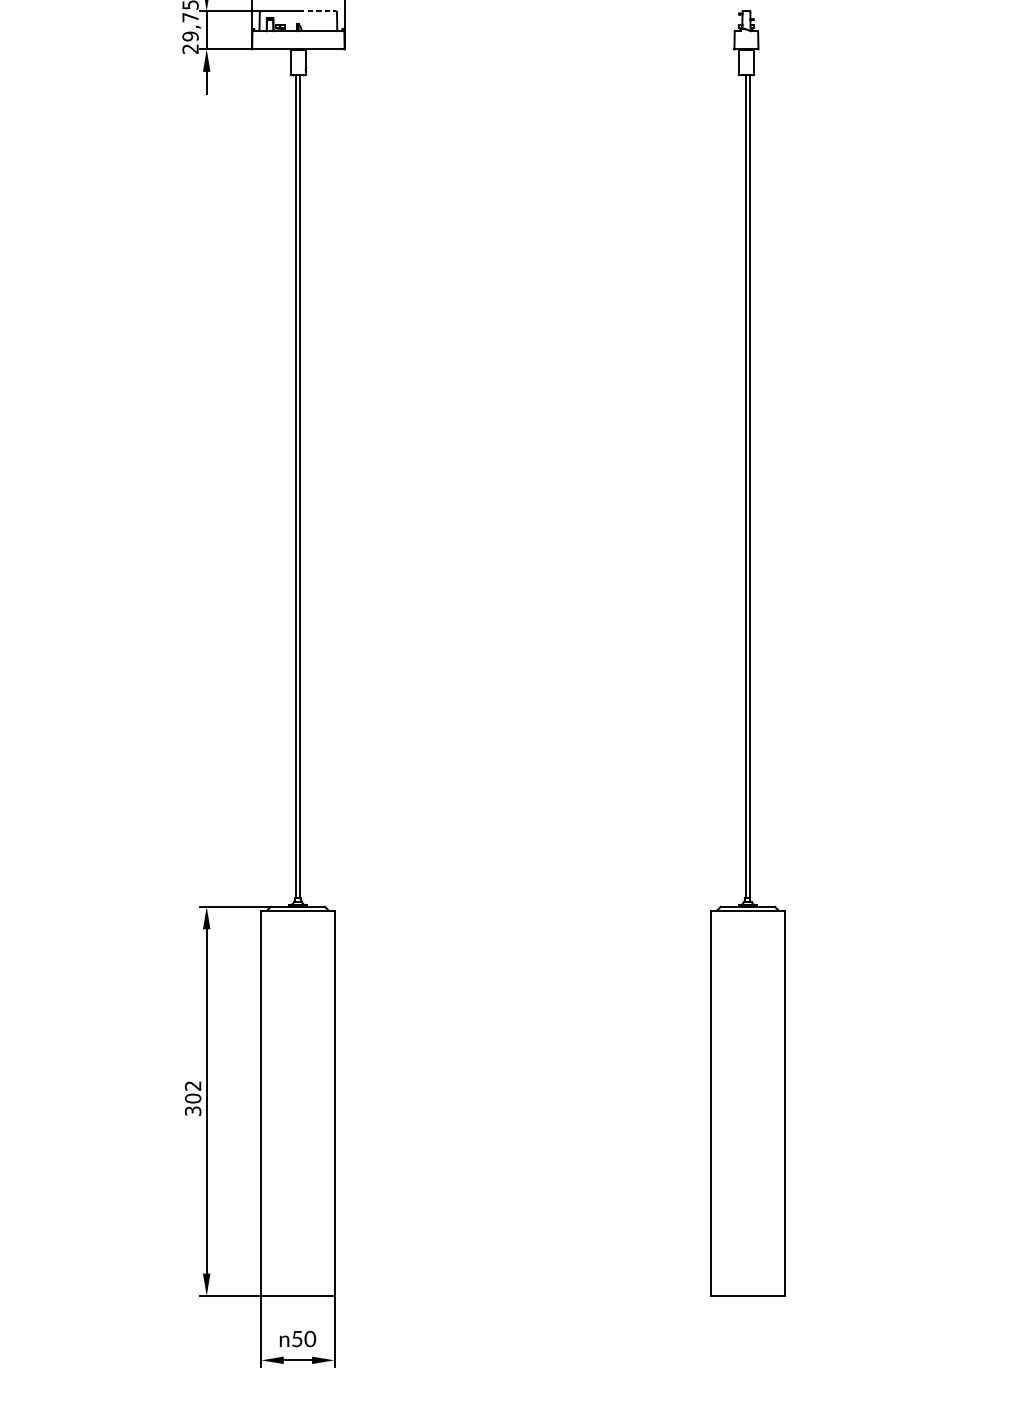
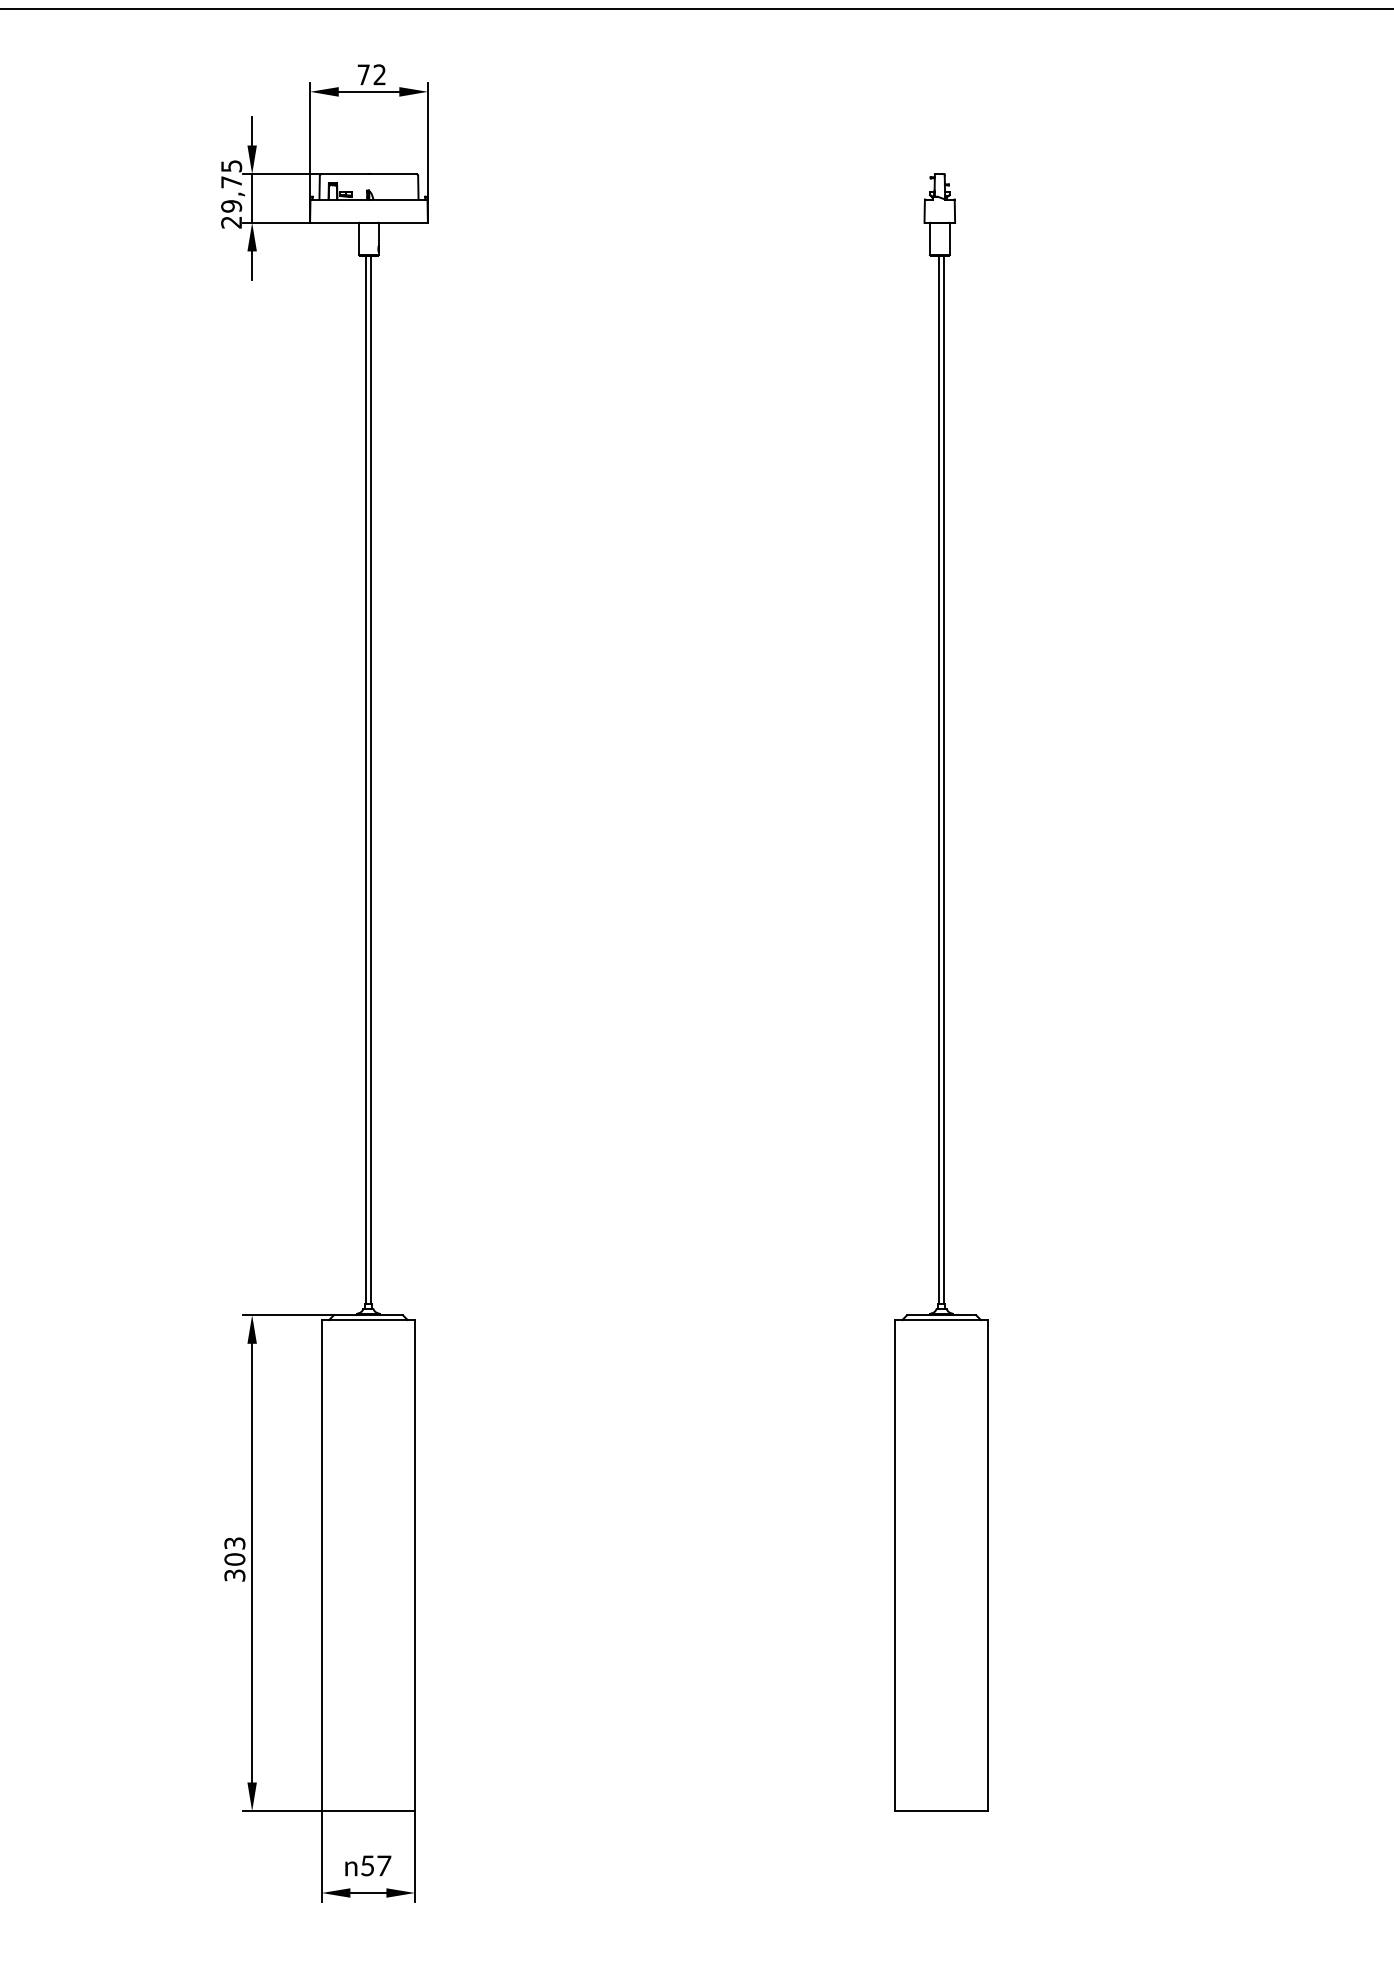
line: (317, 11) -> (393, 174), dashed -> solid
text: (192, 1086) -> (234, 1543), 302 -> 303
text: (309, 1338) -> (383, 1865), 50 -> 57

